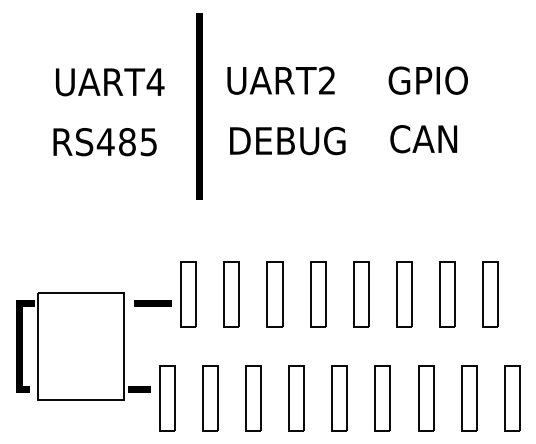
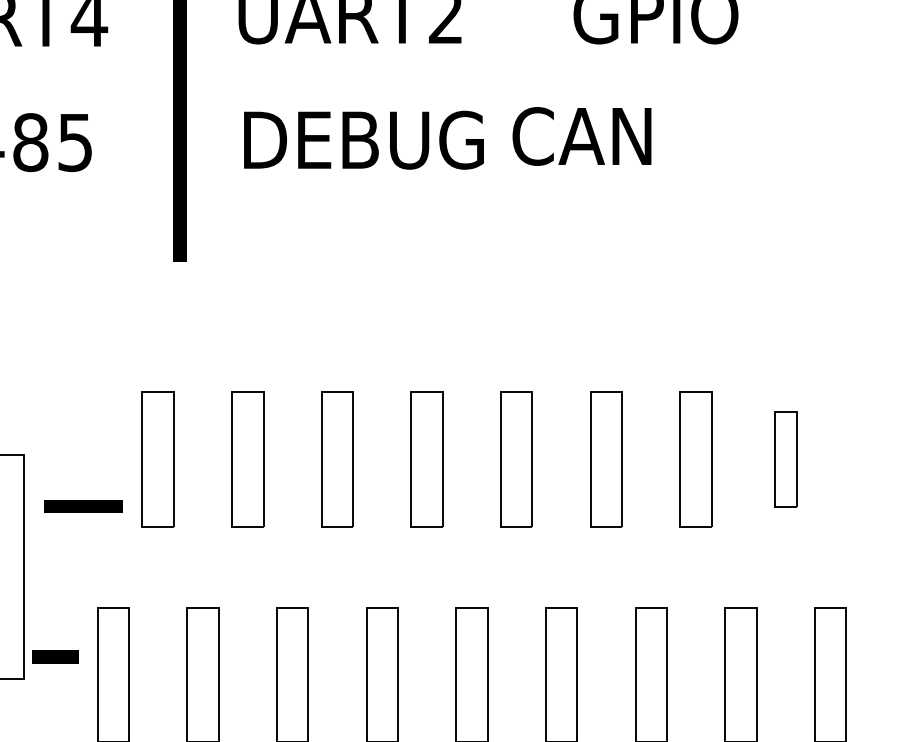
text: (423, 139) -> (581, 137), moved
part: (490, 294) -> (785, 459), size x0.7
line: (152, 303) -> (82, 506), moved

